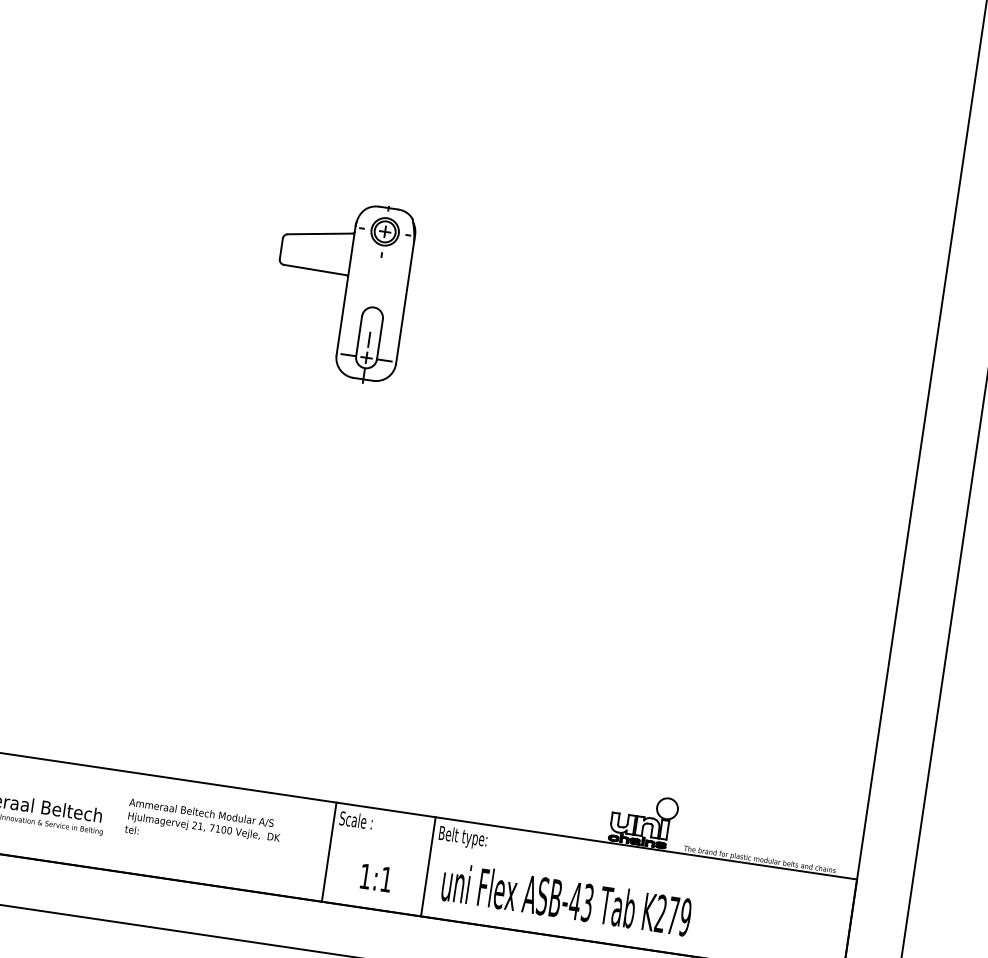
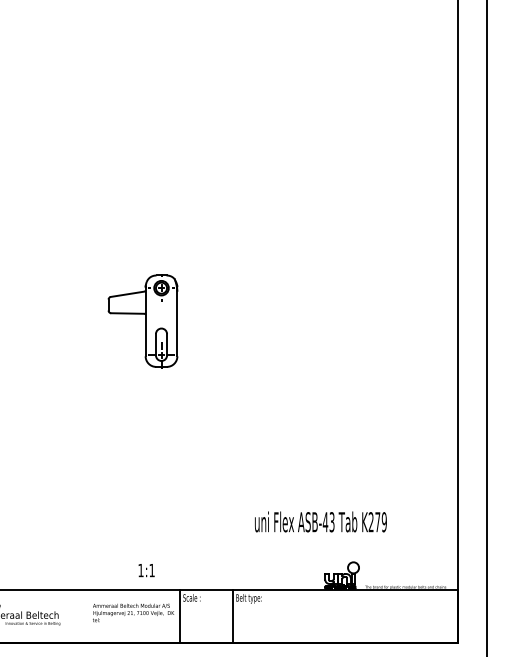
text: (203, 825) -> (133, 612), moved
text: (375, 878) -> (146, 570), moved
text: (566, 898) -> (320, 521), moved

